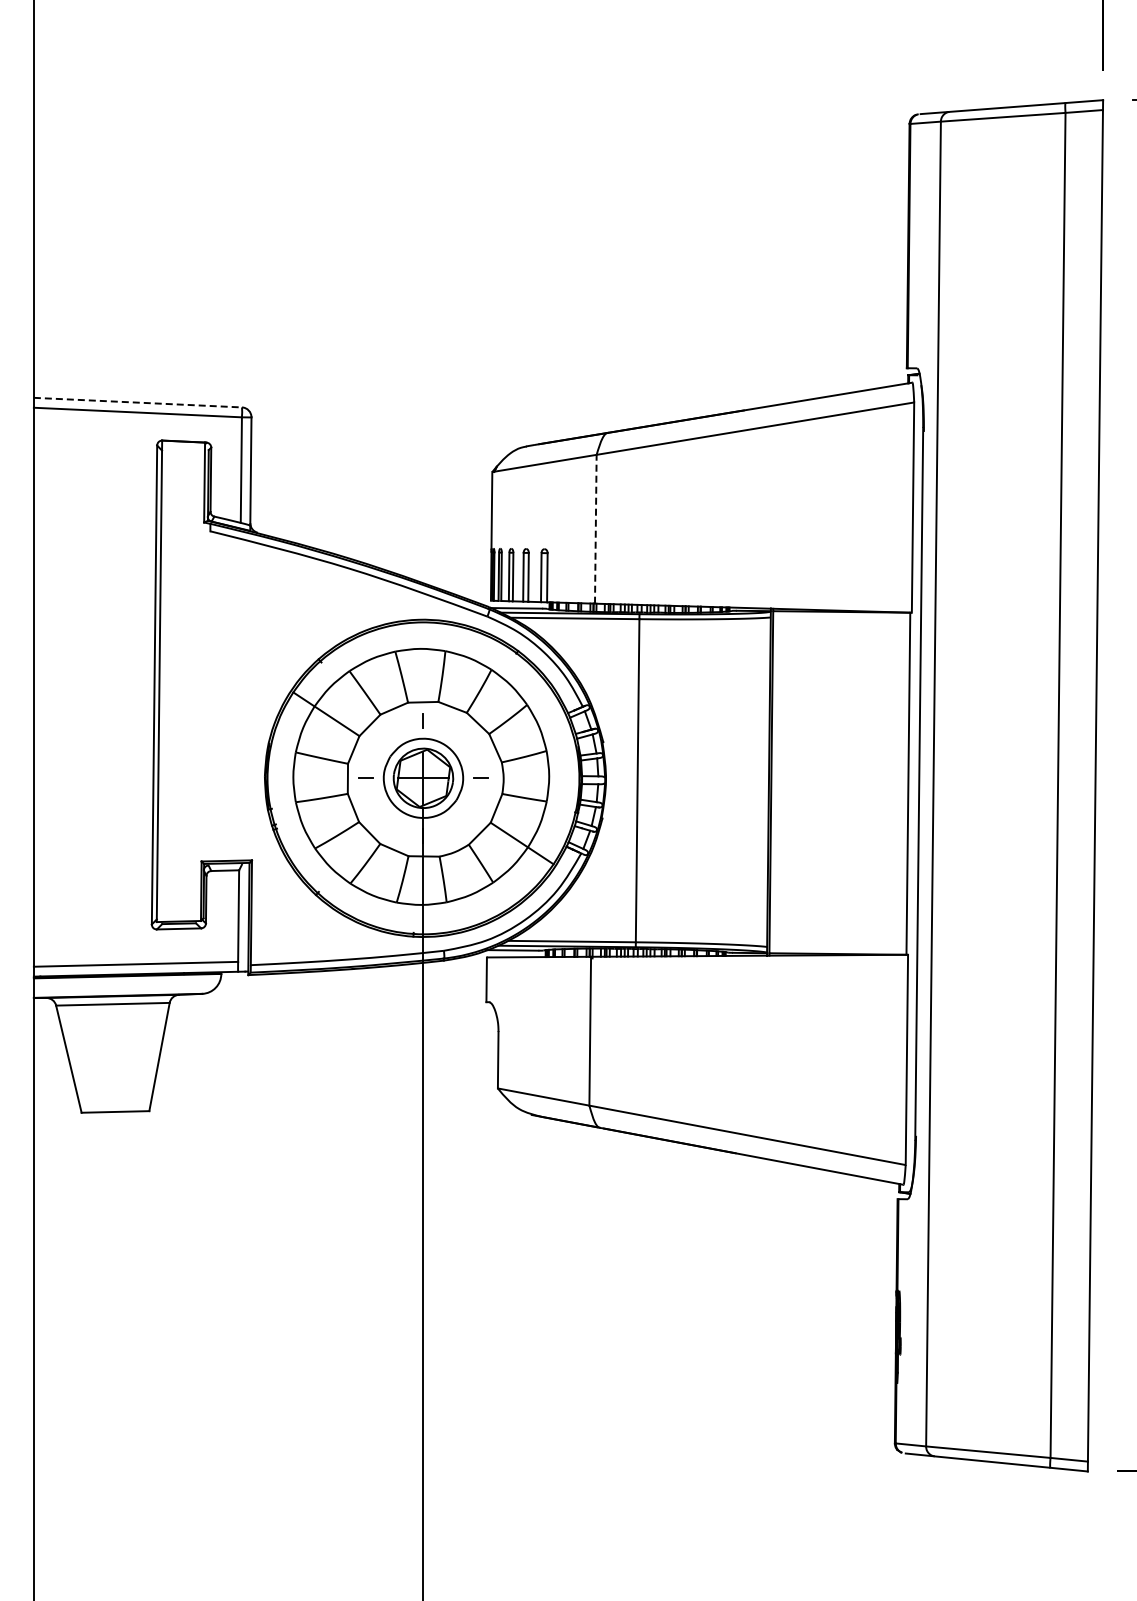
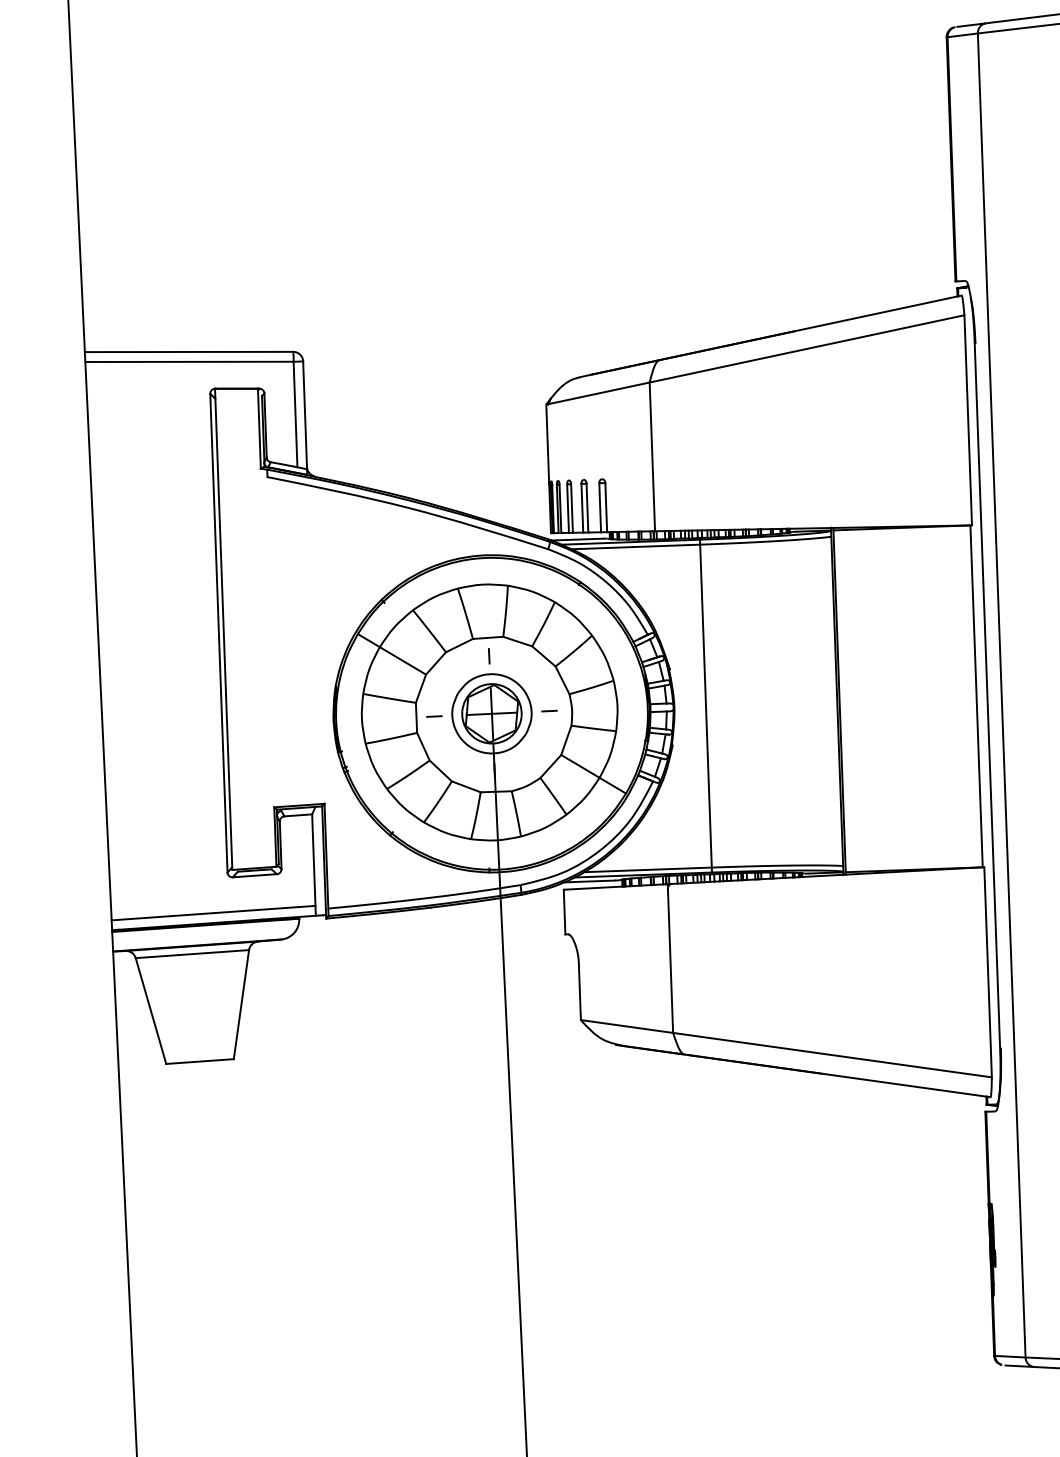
line: (138, 402) -> (189, 351), dashed -> solid
line: (595, 528) -> (652, 456), dashed -> solid

